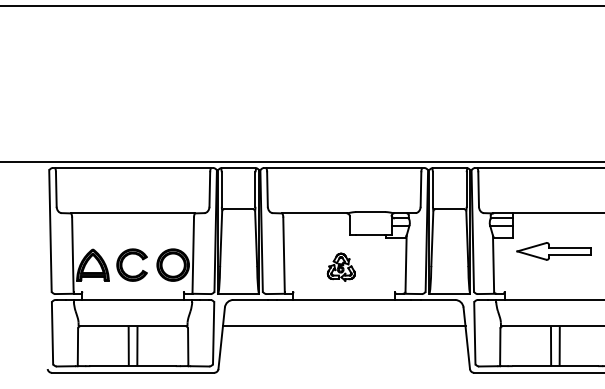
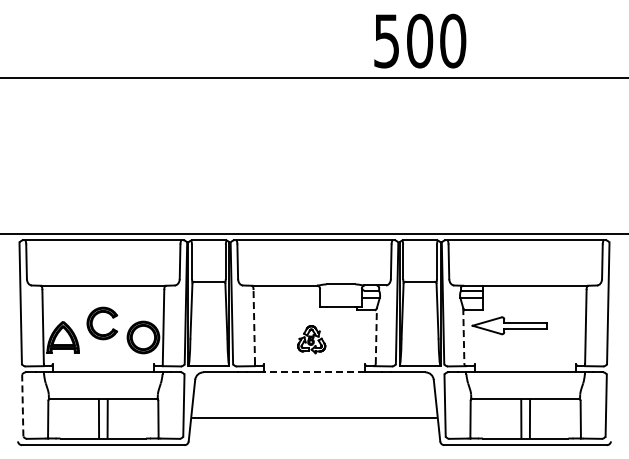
part: (554, 251) -> (509, 325), moved
line: (284, 254) -> (254, 326), solid -> dashed
part: (123, 262) -> (93, 320), moved
line: (406, 263) -> (376, 335), solid -> dashed
line: (493, 264) -> (463, 336), solid -> dashed
line: (344, 300) -> (314, 372), solid -> dashed
line: (344, 326) -> (314, 417), moved
line: (52, 334) -> (22, 406), solid -> dashed

